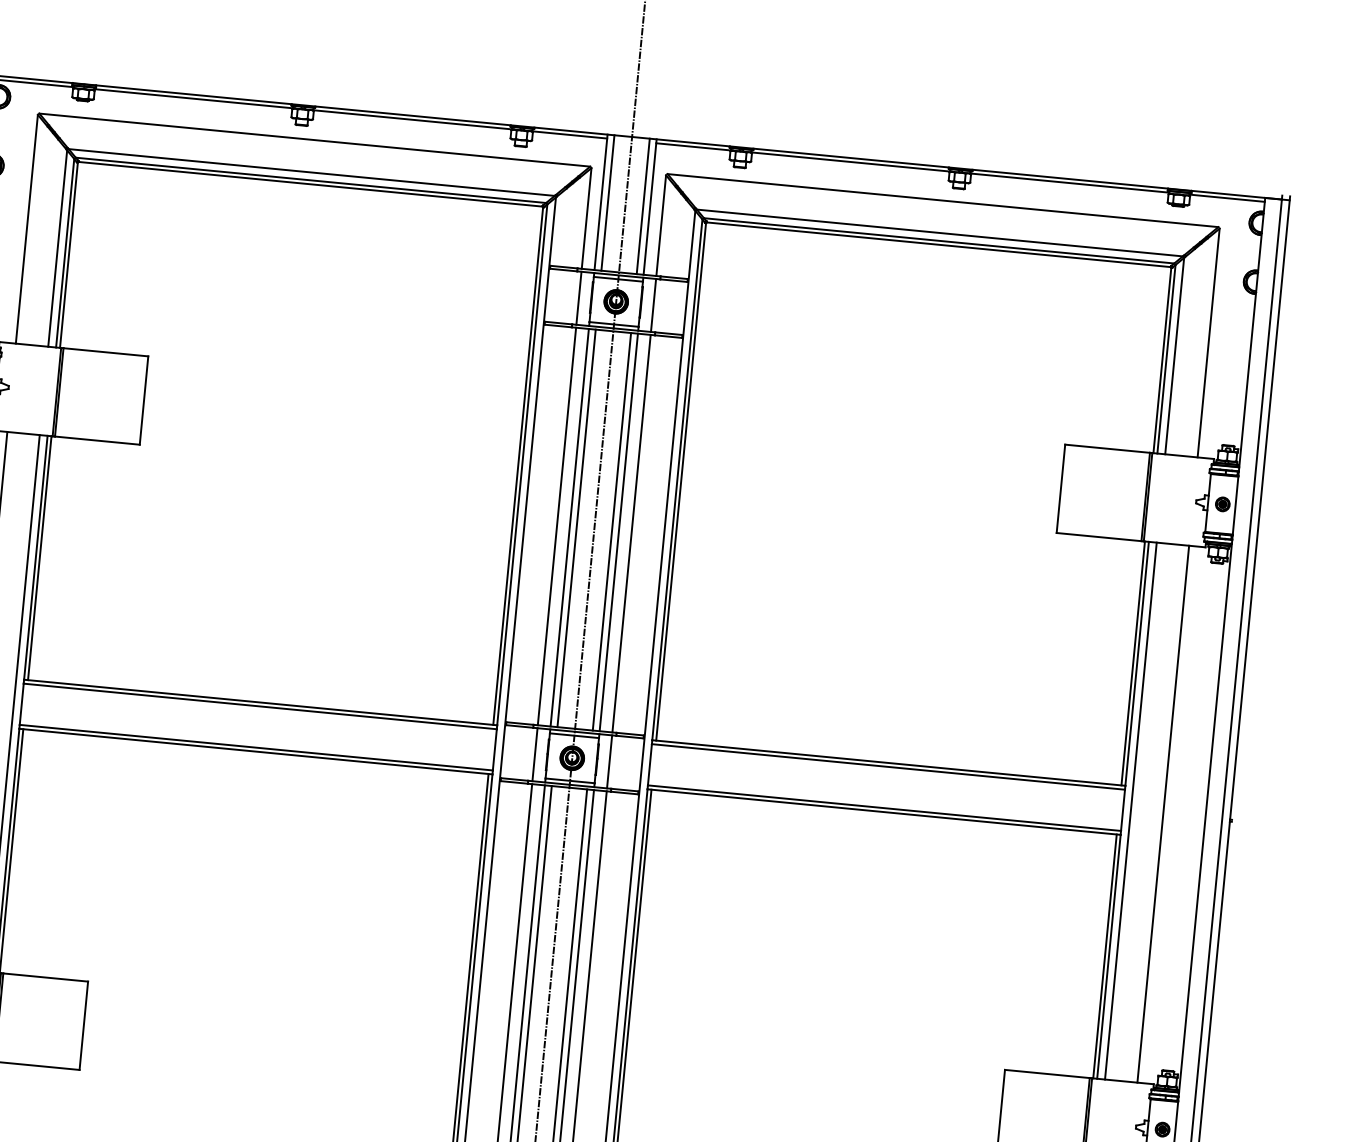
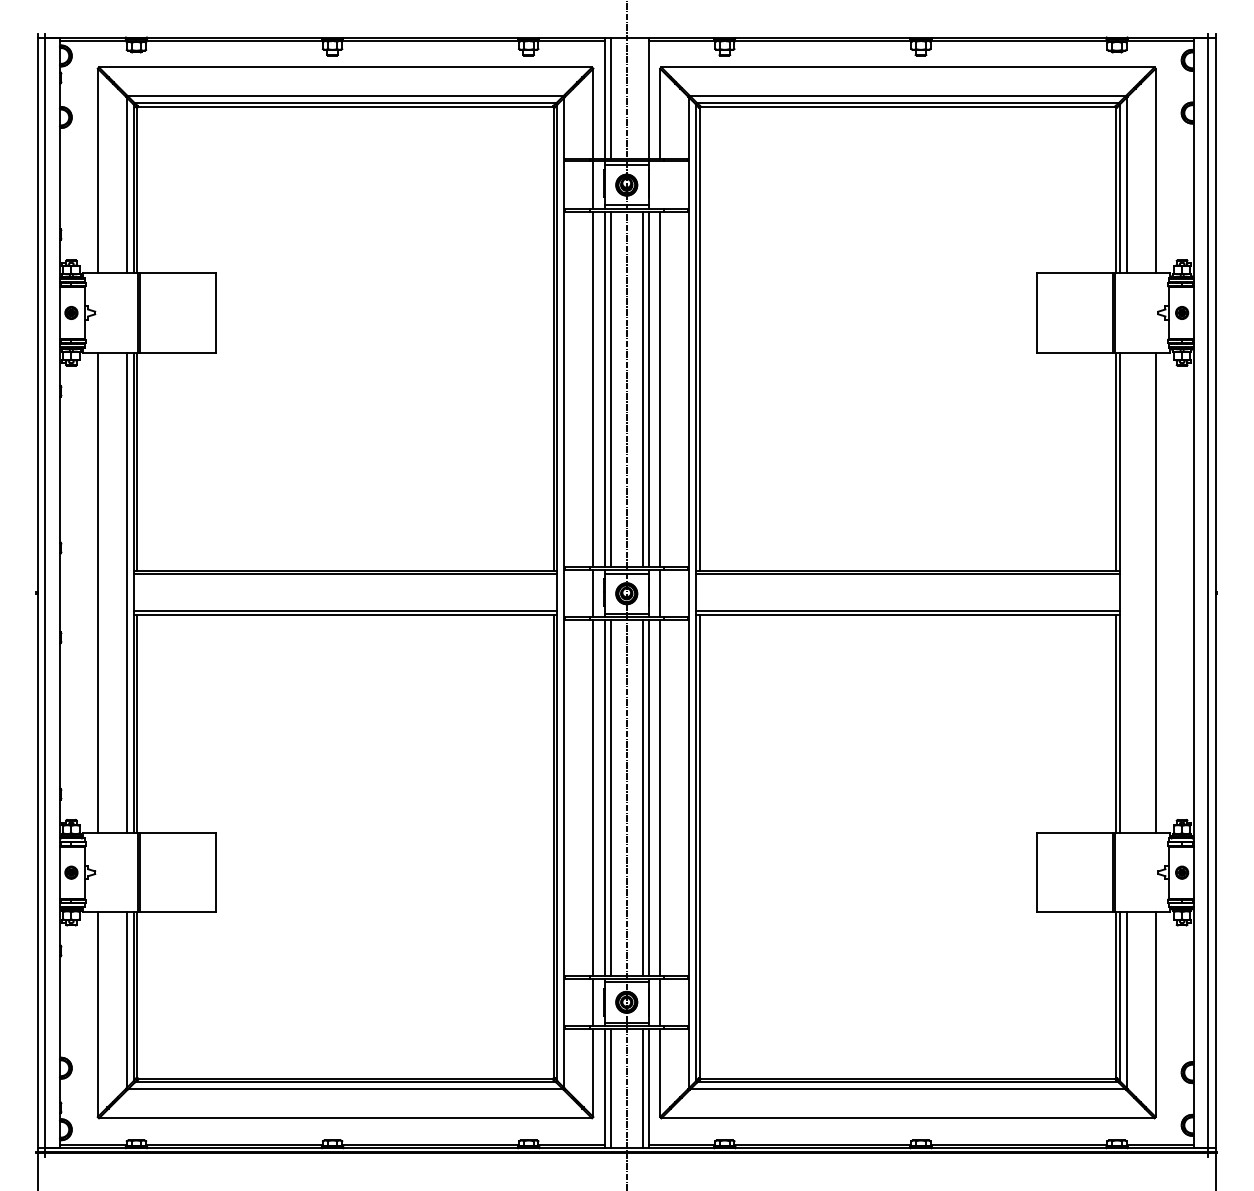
line: (643, 205) -> (642, 97), removed
line: (653, 304) -> (660, 184), removed
line: (1130, 810) -> (1126, 592), removed

